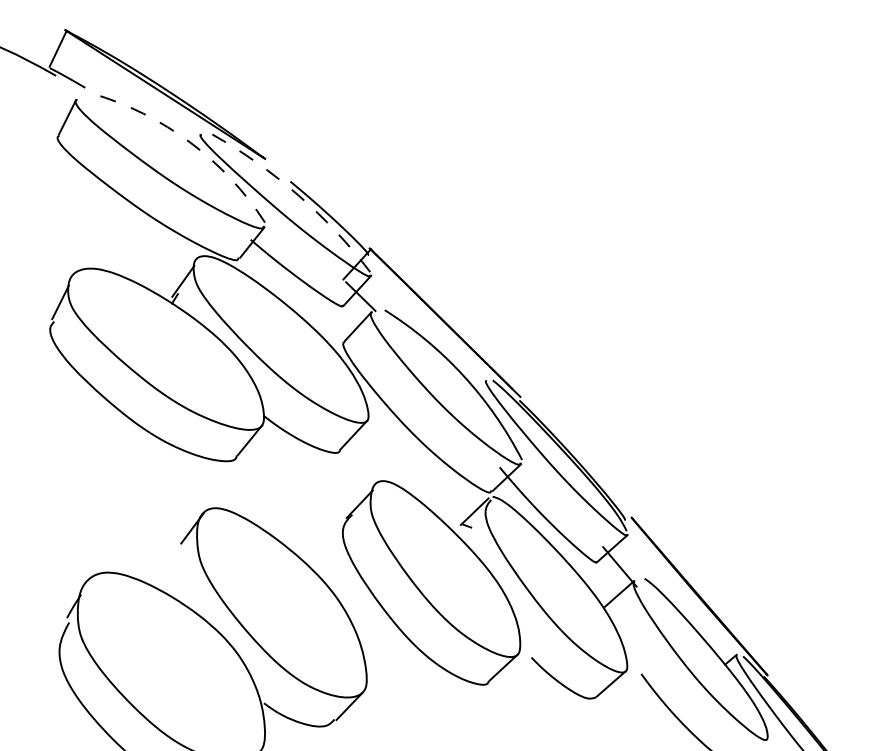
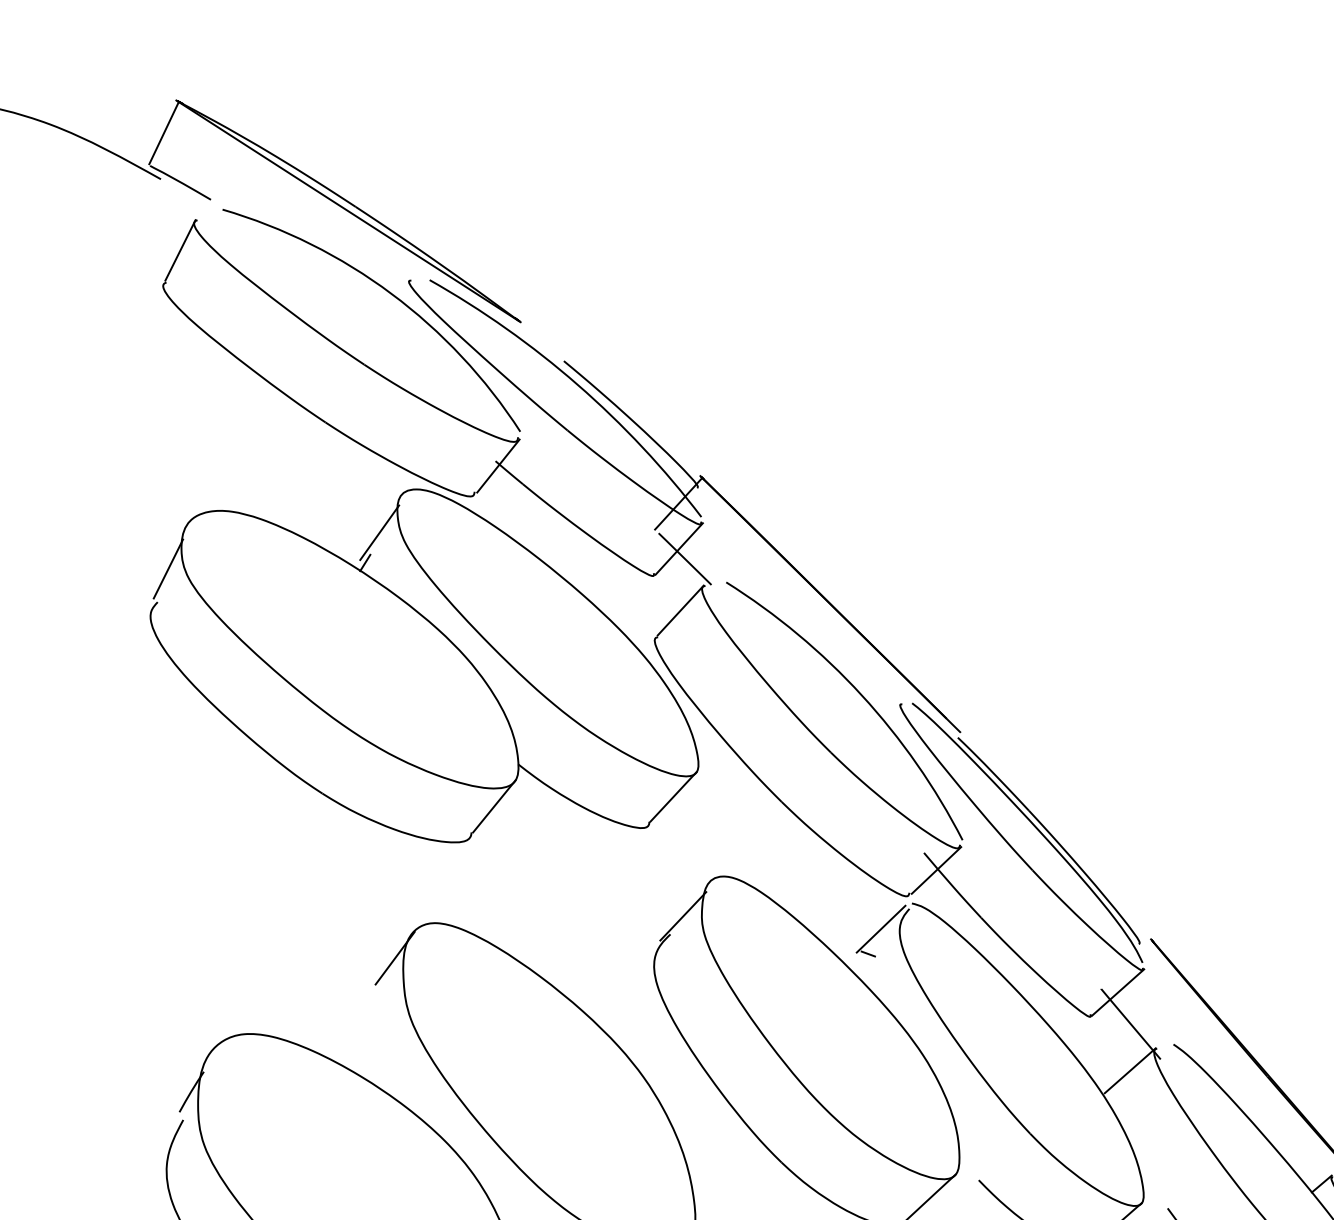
arc: (190, 142) -> (391, 293), dashed -> solid
arc: (298, 195) -> (577, 385), dashed -> solid

